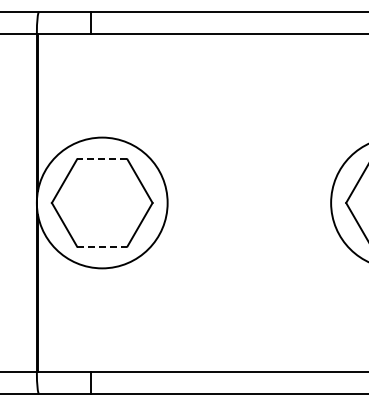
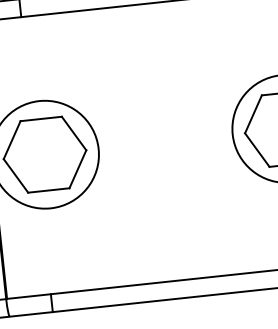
line: (101, 159) -> (40, 119), dashed -> solid
line: (102, 246) -> (49, 190), dashed -> solid

